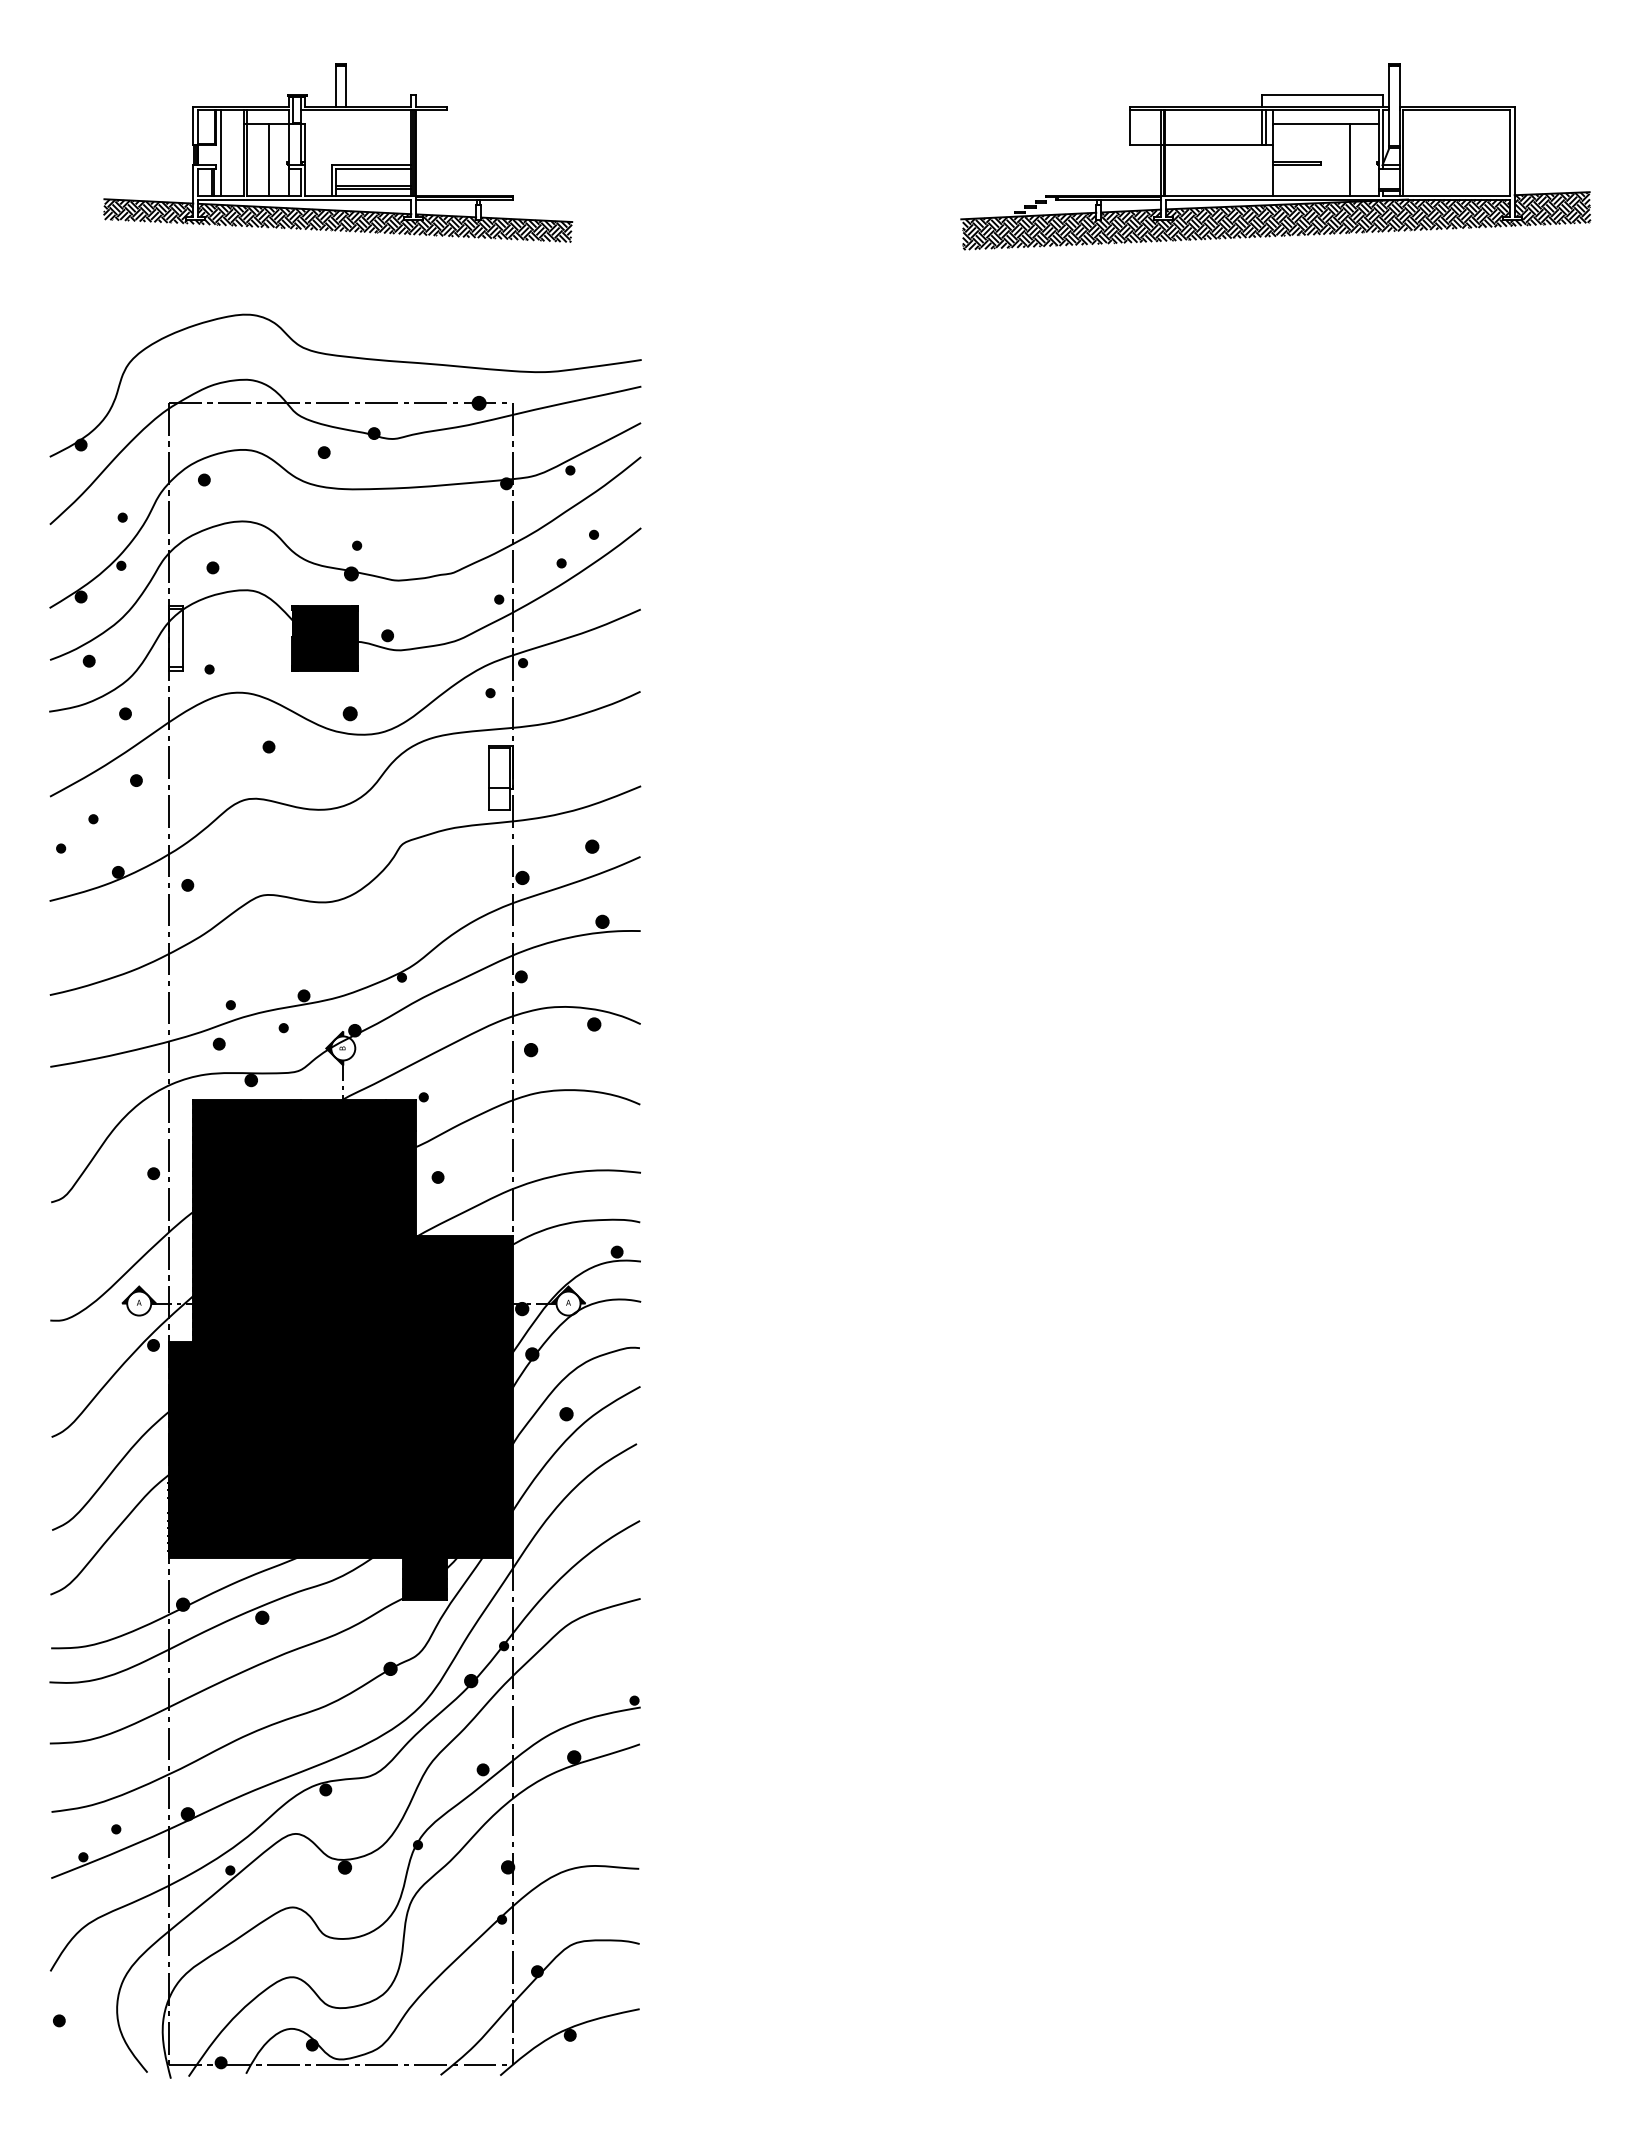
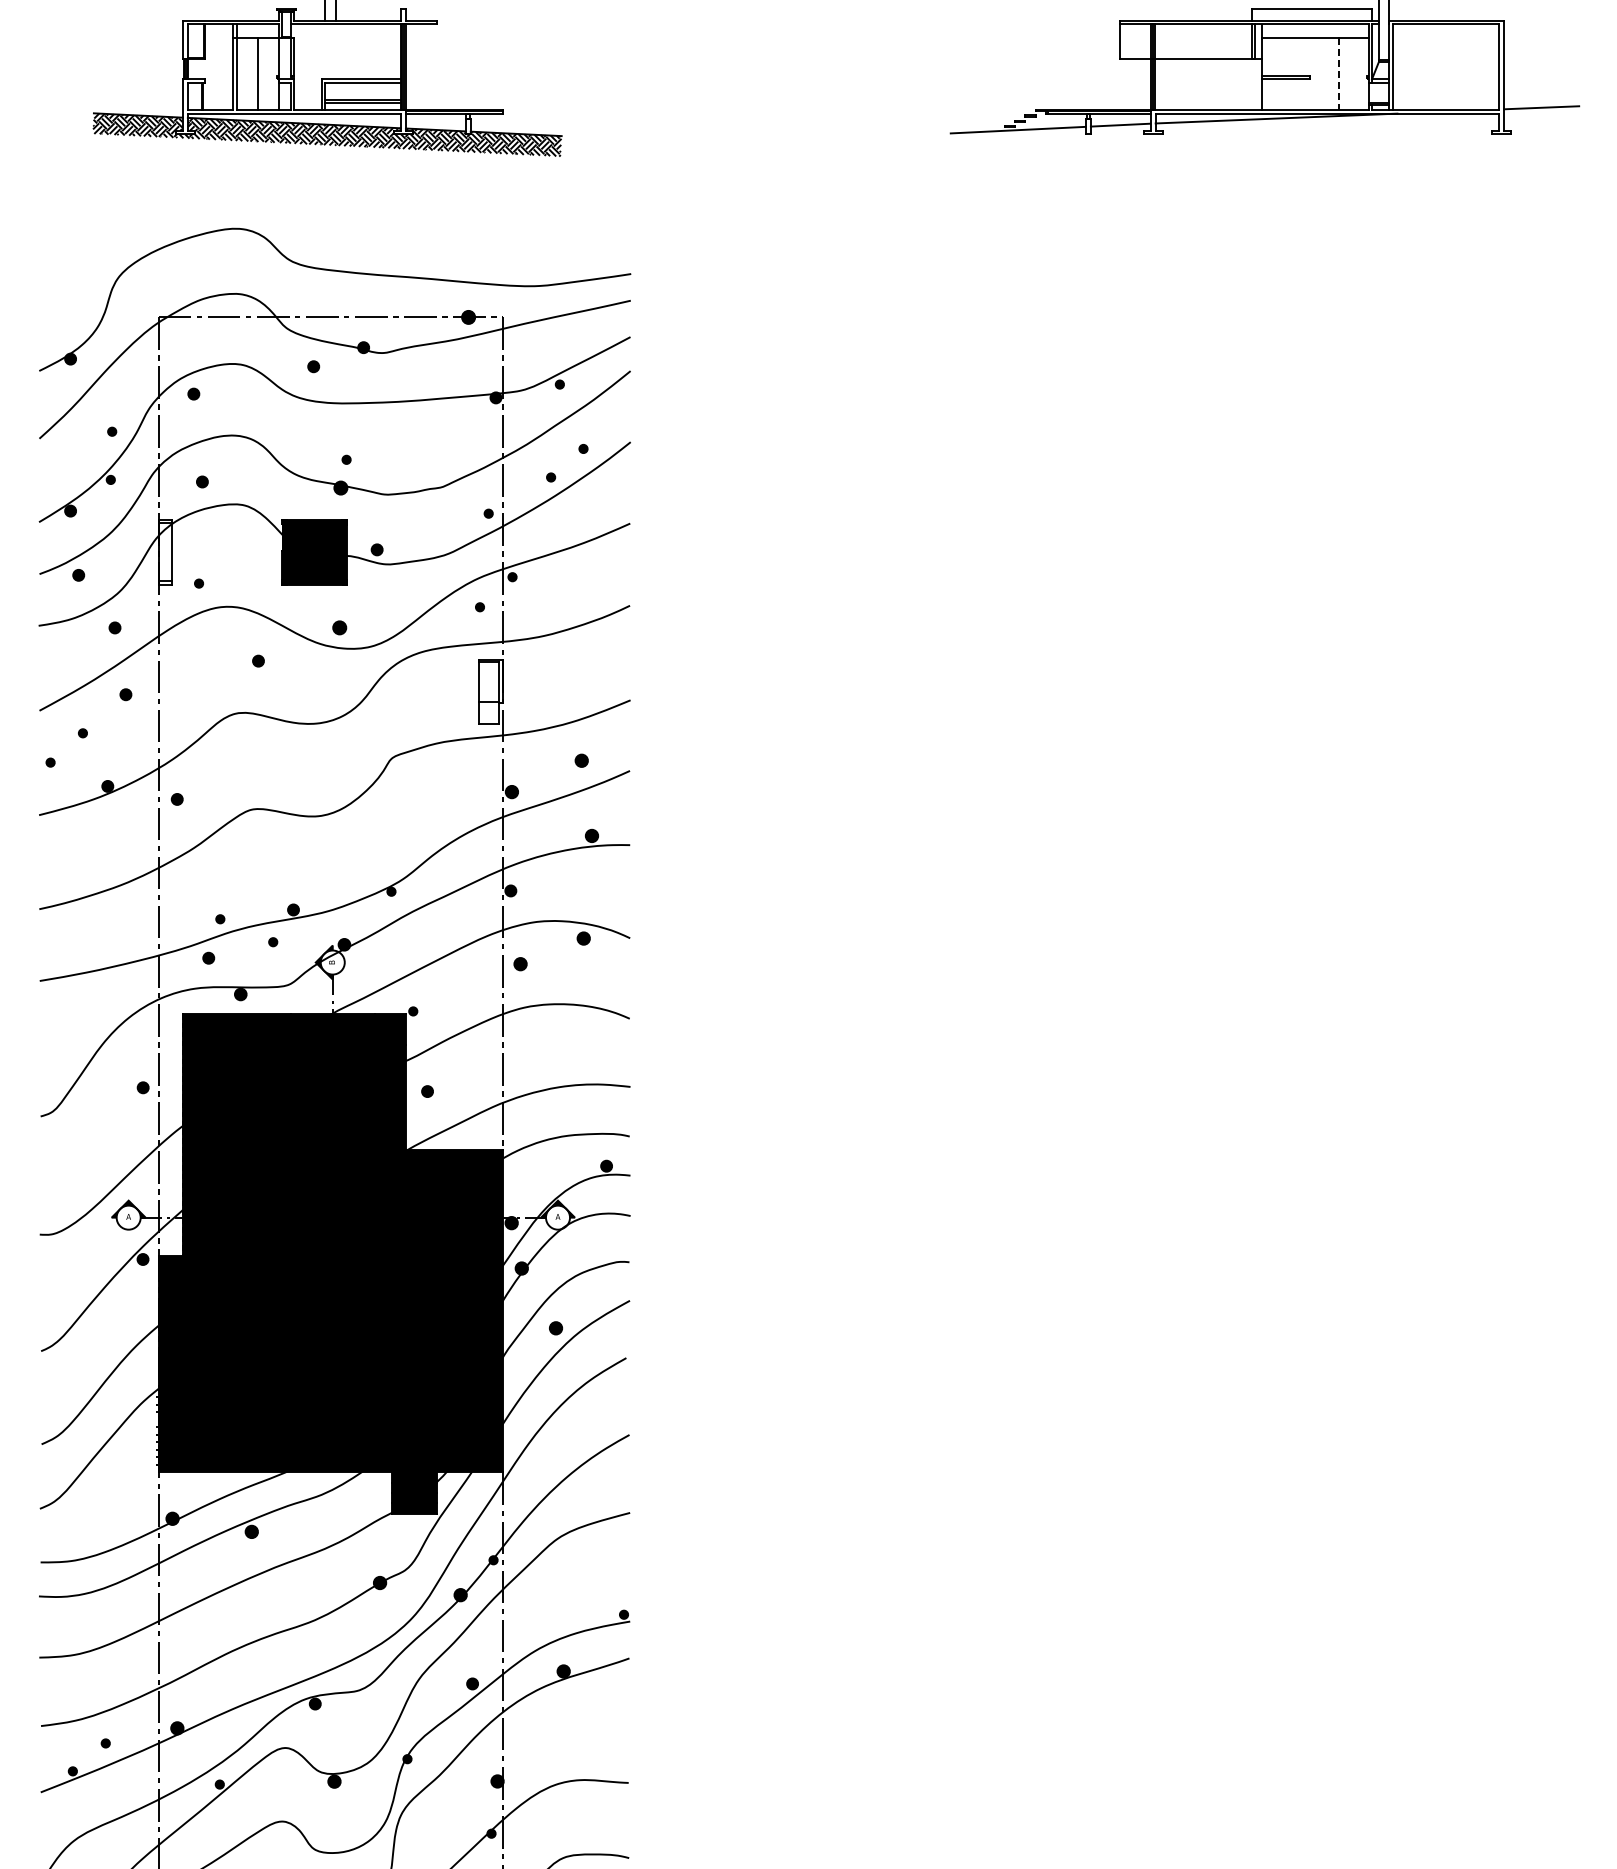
line: (220, 153) -> (209, 67), removed
line: (1349, 160) -> (1338, 74), solid -> dashed
hatch: (1276, 221) -> (1265, 135), removed

